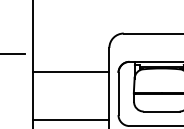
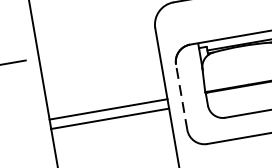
line: (71, 71) -> (110, 118), moved
line: (118, 93) -> (181, 96), solid -> dashed
line: (71, 119) -> (108, 109), moved

